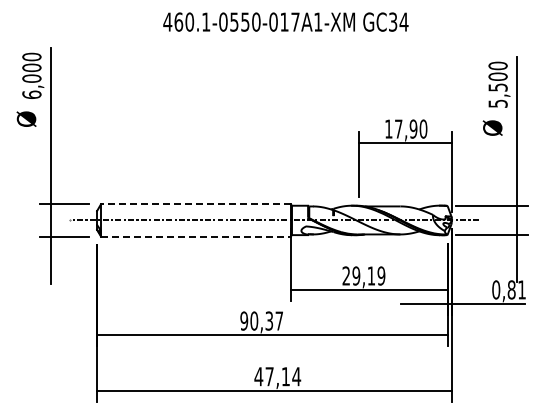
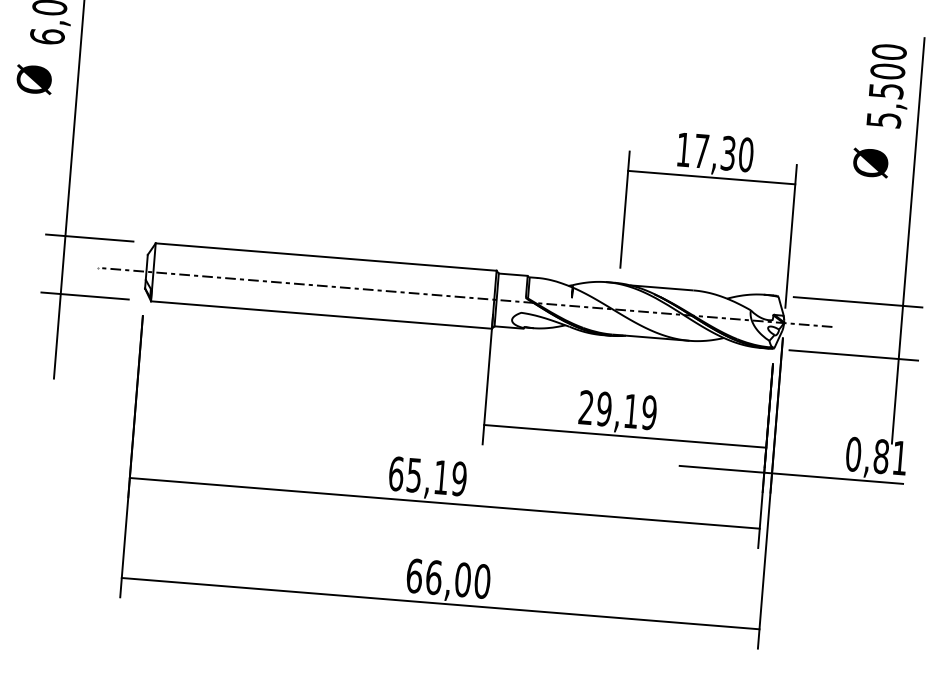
text: (413, 128) -> (728, 152), 17,90 -> 17,30
line: (195, 204) -> (325, 257), dashed -> solid
line: (195, 236) -> (320, 314), dashed -> solid
text: (261, 320) -> (427, 475), 90,37 -> 65,19
text: (277, 376) -> (448, 578), 47,14 -> 66,00

